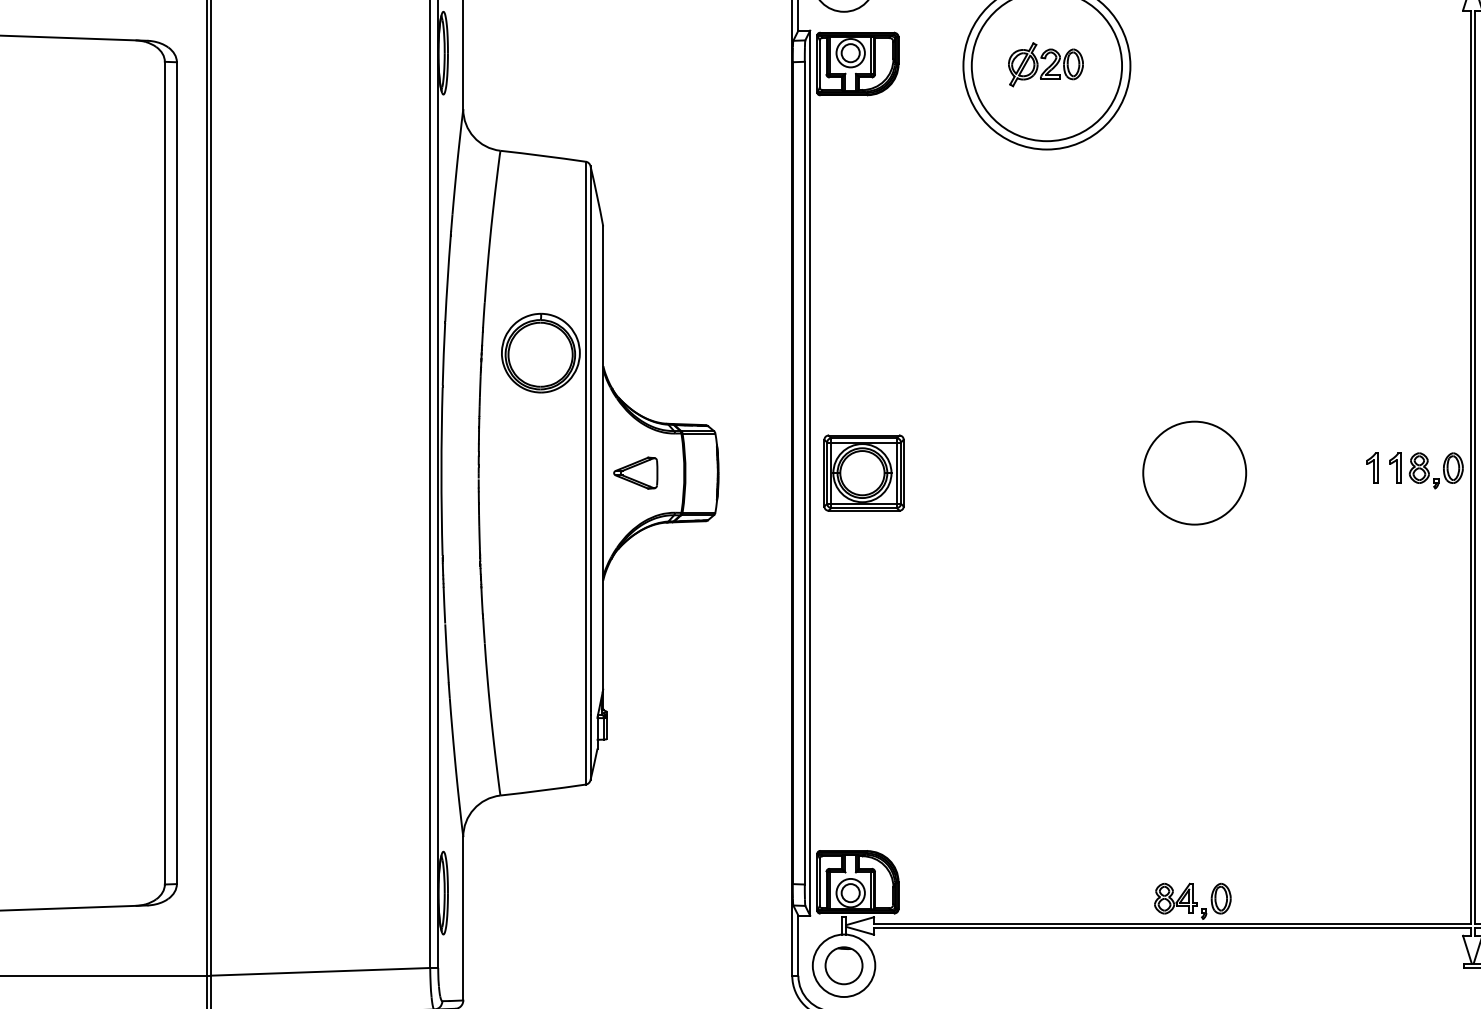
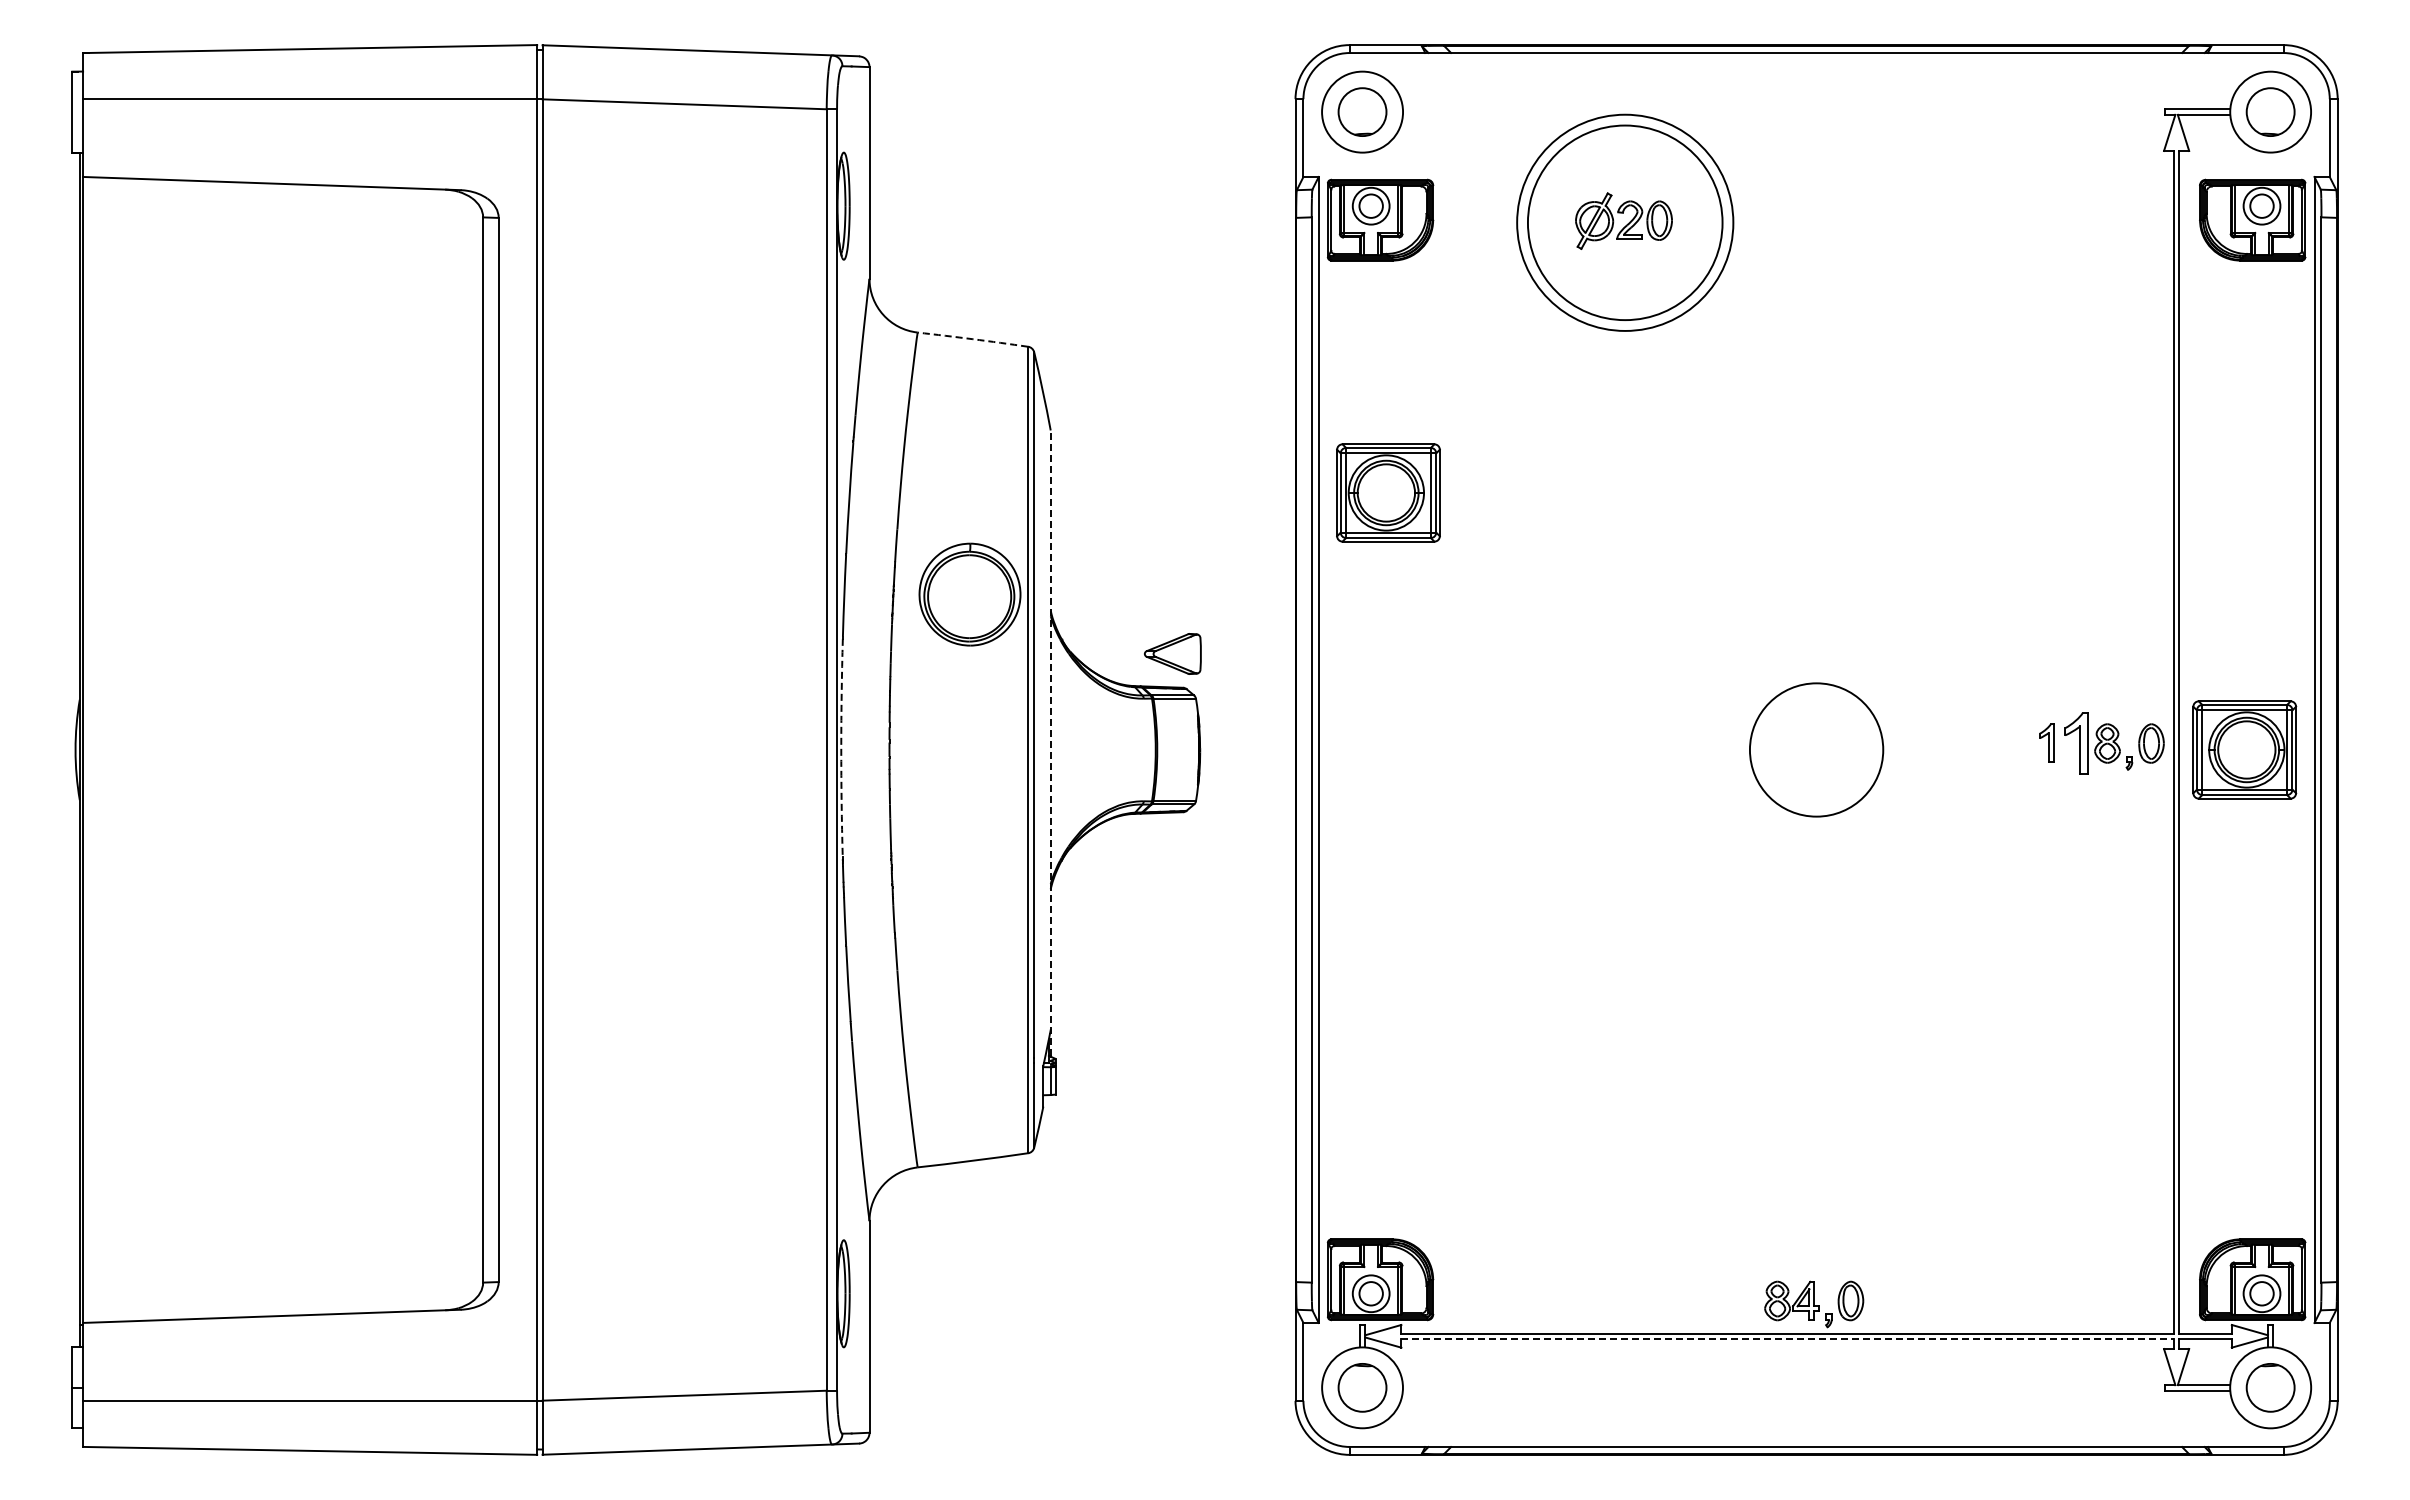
arc: (542, 156) -> (972, 339), solid -> dashed
part: (1394, 467) -> (2075, 742), size x1.6
line: (603, 468) -> (1050, 743), solid -> dashed
arc: (441, 471) -> (841, 747), solid -> dashed
part: (635, 472) -> (1172, 653), moved
part: (864, 472) -> (1388, 492), moved
line: (1173, 928) -> (1788, 1339), solid -> dashed

